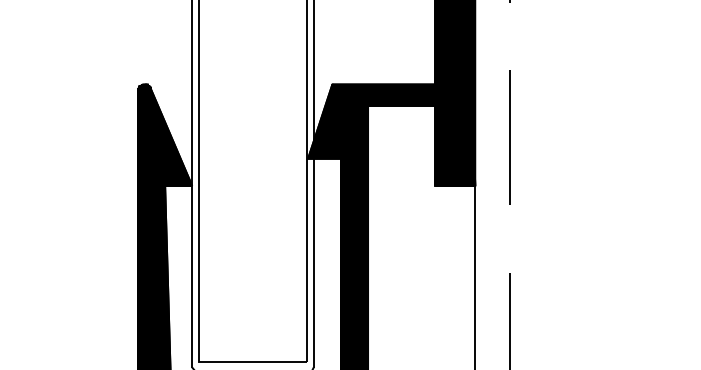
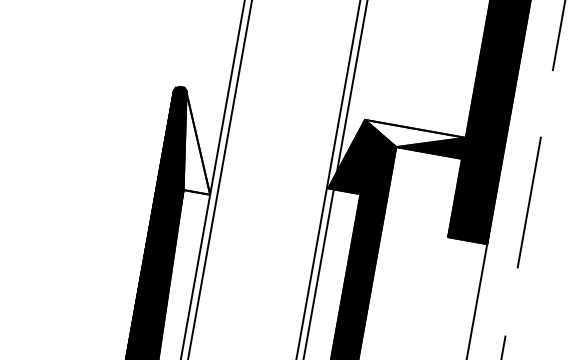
fill: (383, 94) -> (413, 138), removed
fill: (171, 136) -> (198, 142), removed

